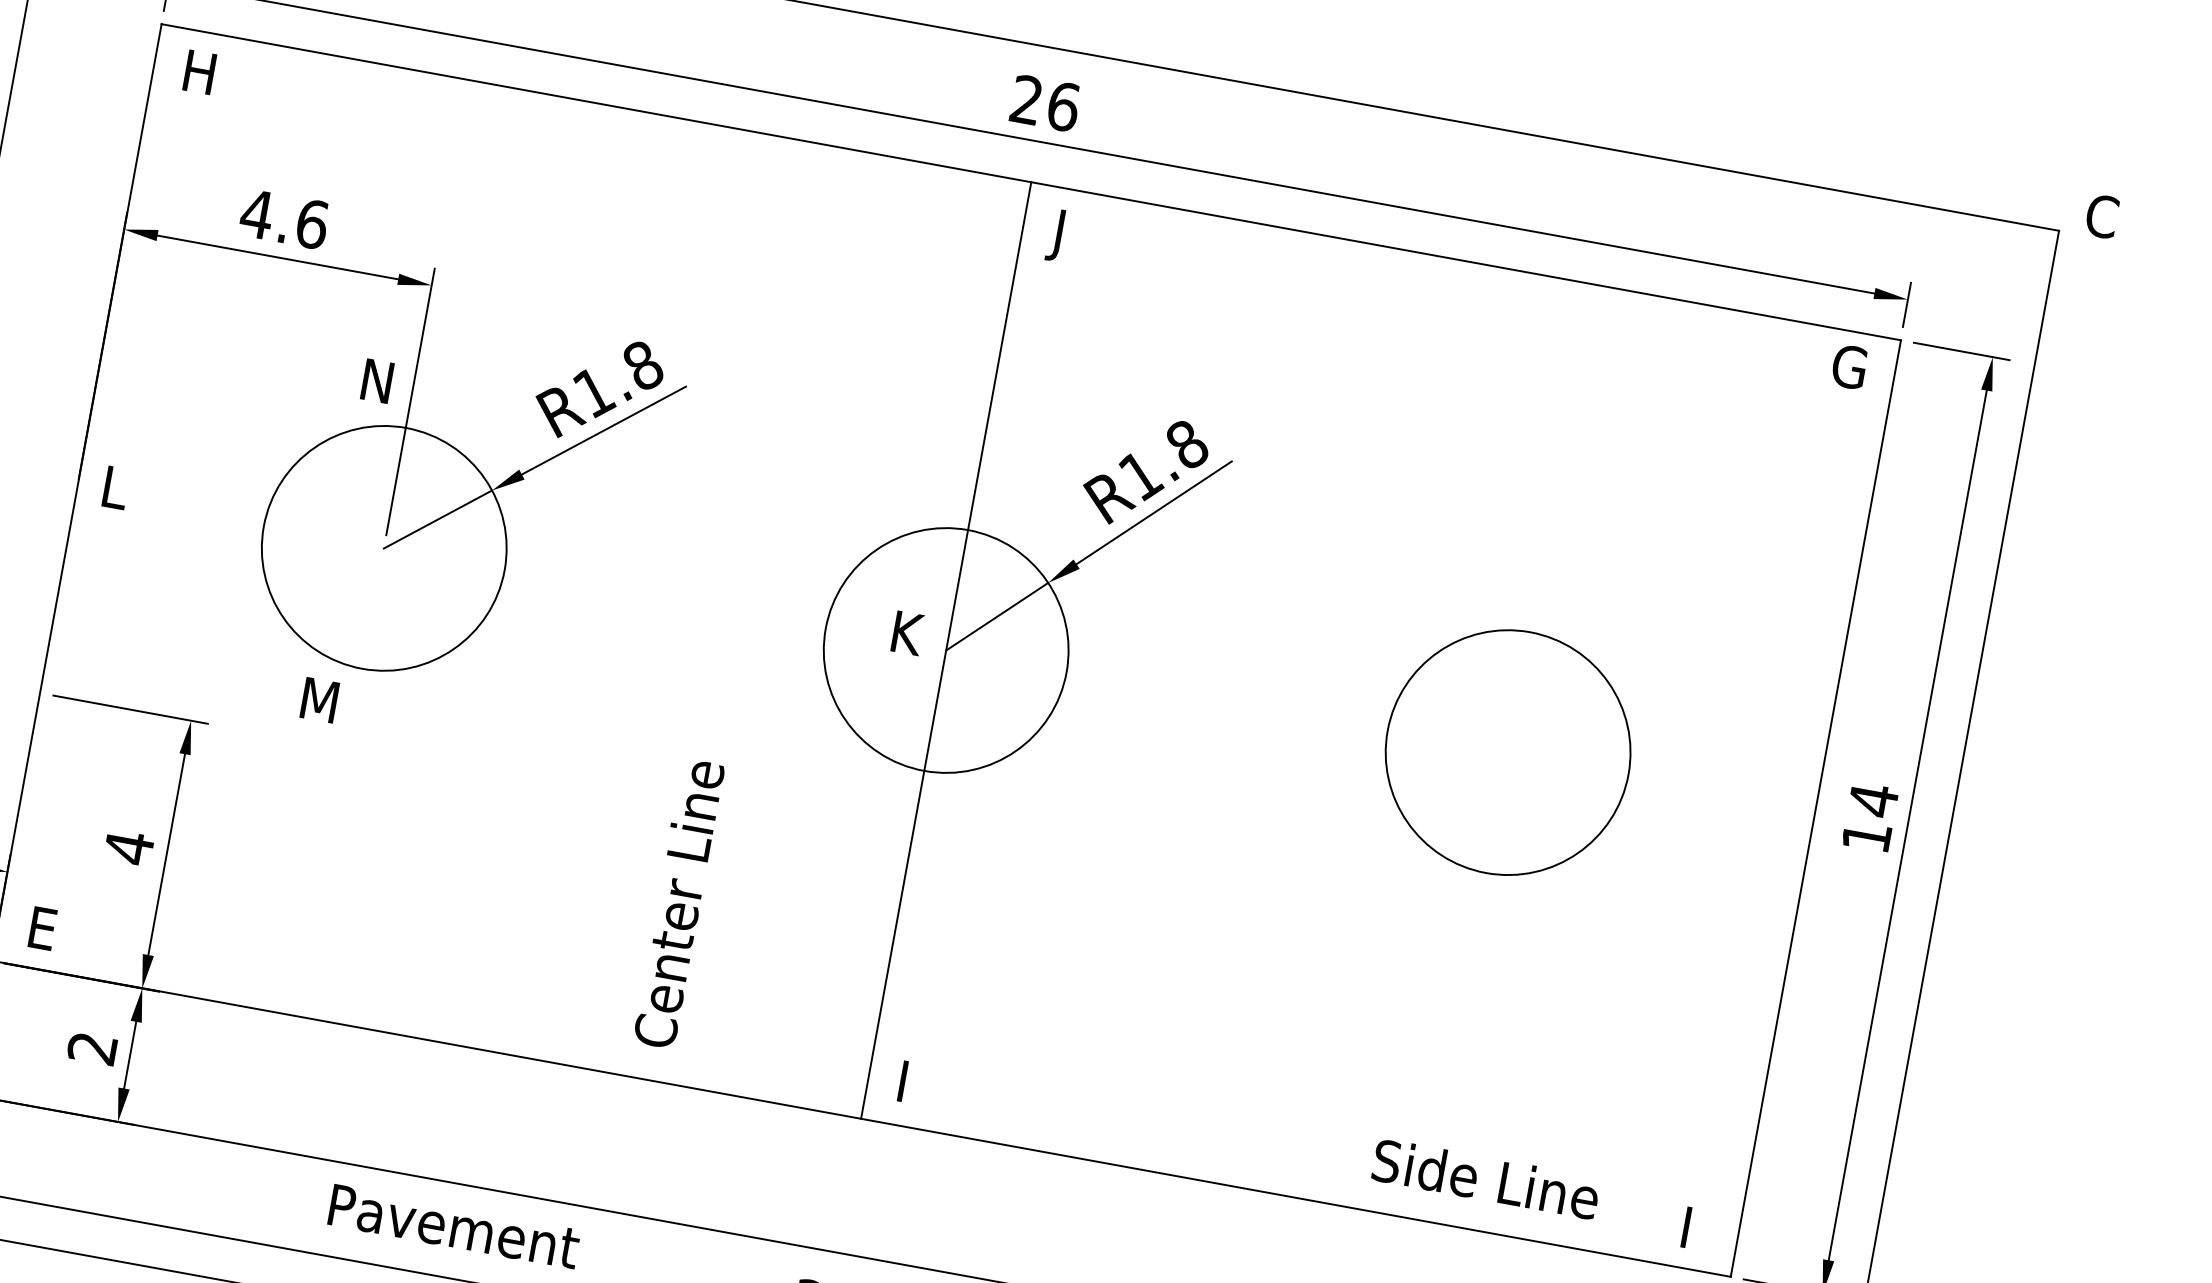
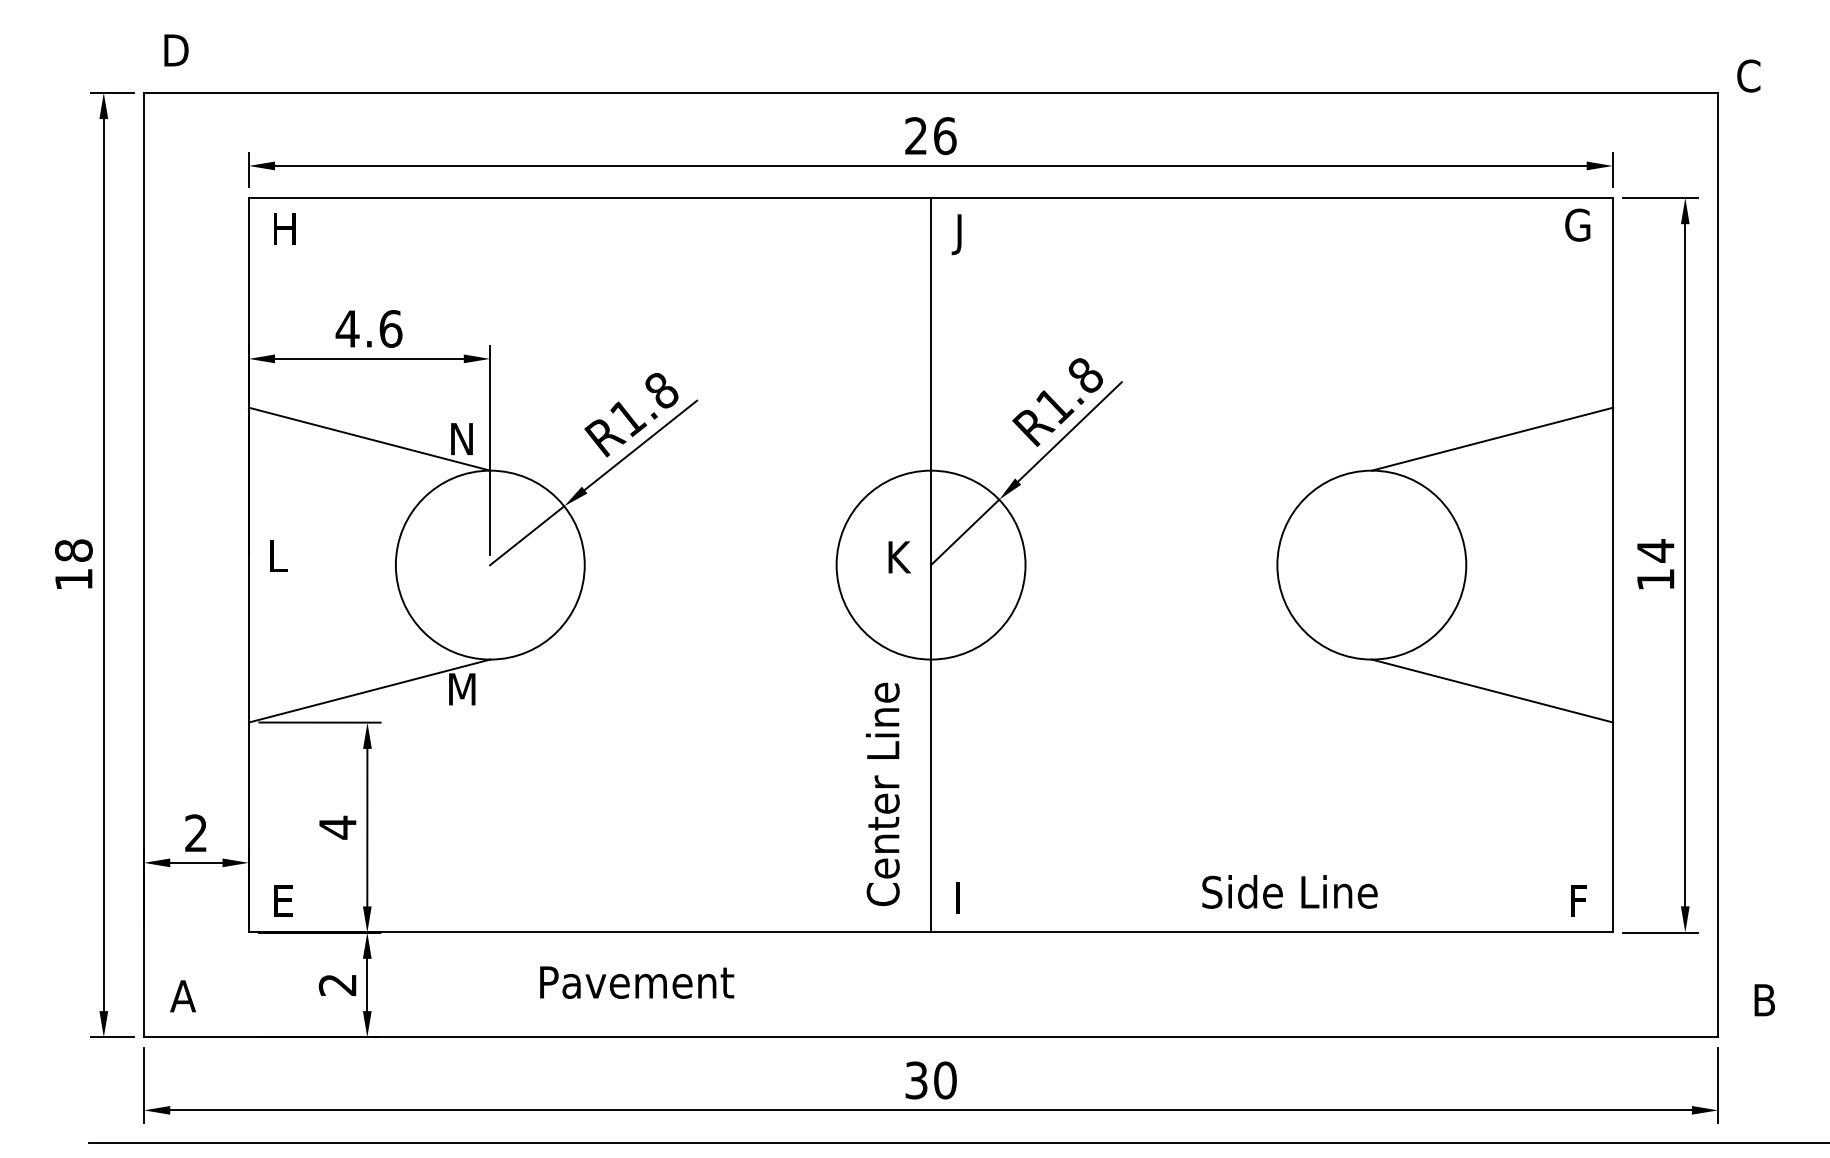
line: (259, 358) -> (369, 438), added
line: (1691, 619) -> (1492, 438), added
line: (201, 680) -> (369, 690), added
text: (678, 902) -> (882, 793), moved
line: (1632, 940) -> (1492, 690), added
text: (1485, 1178) -> (1289, 891), moved
text: (1698, 1219) -> (1580, 893), I -> F
text: (454, 1226) -> (637, 982), moved

